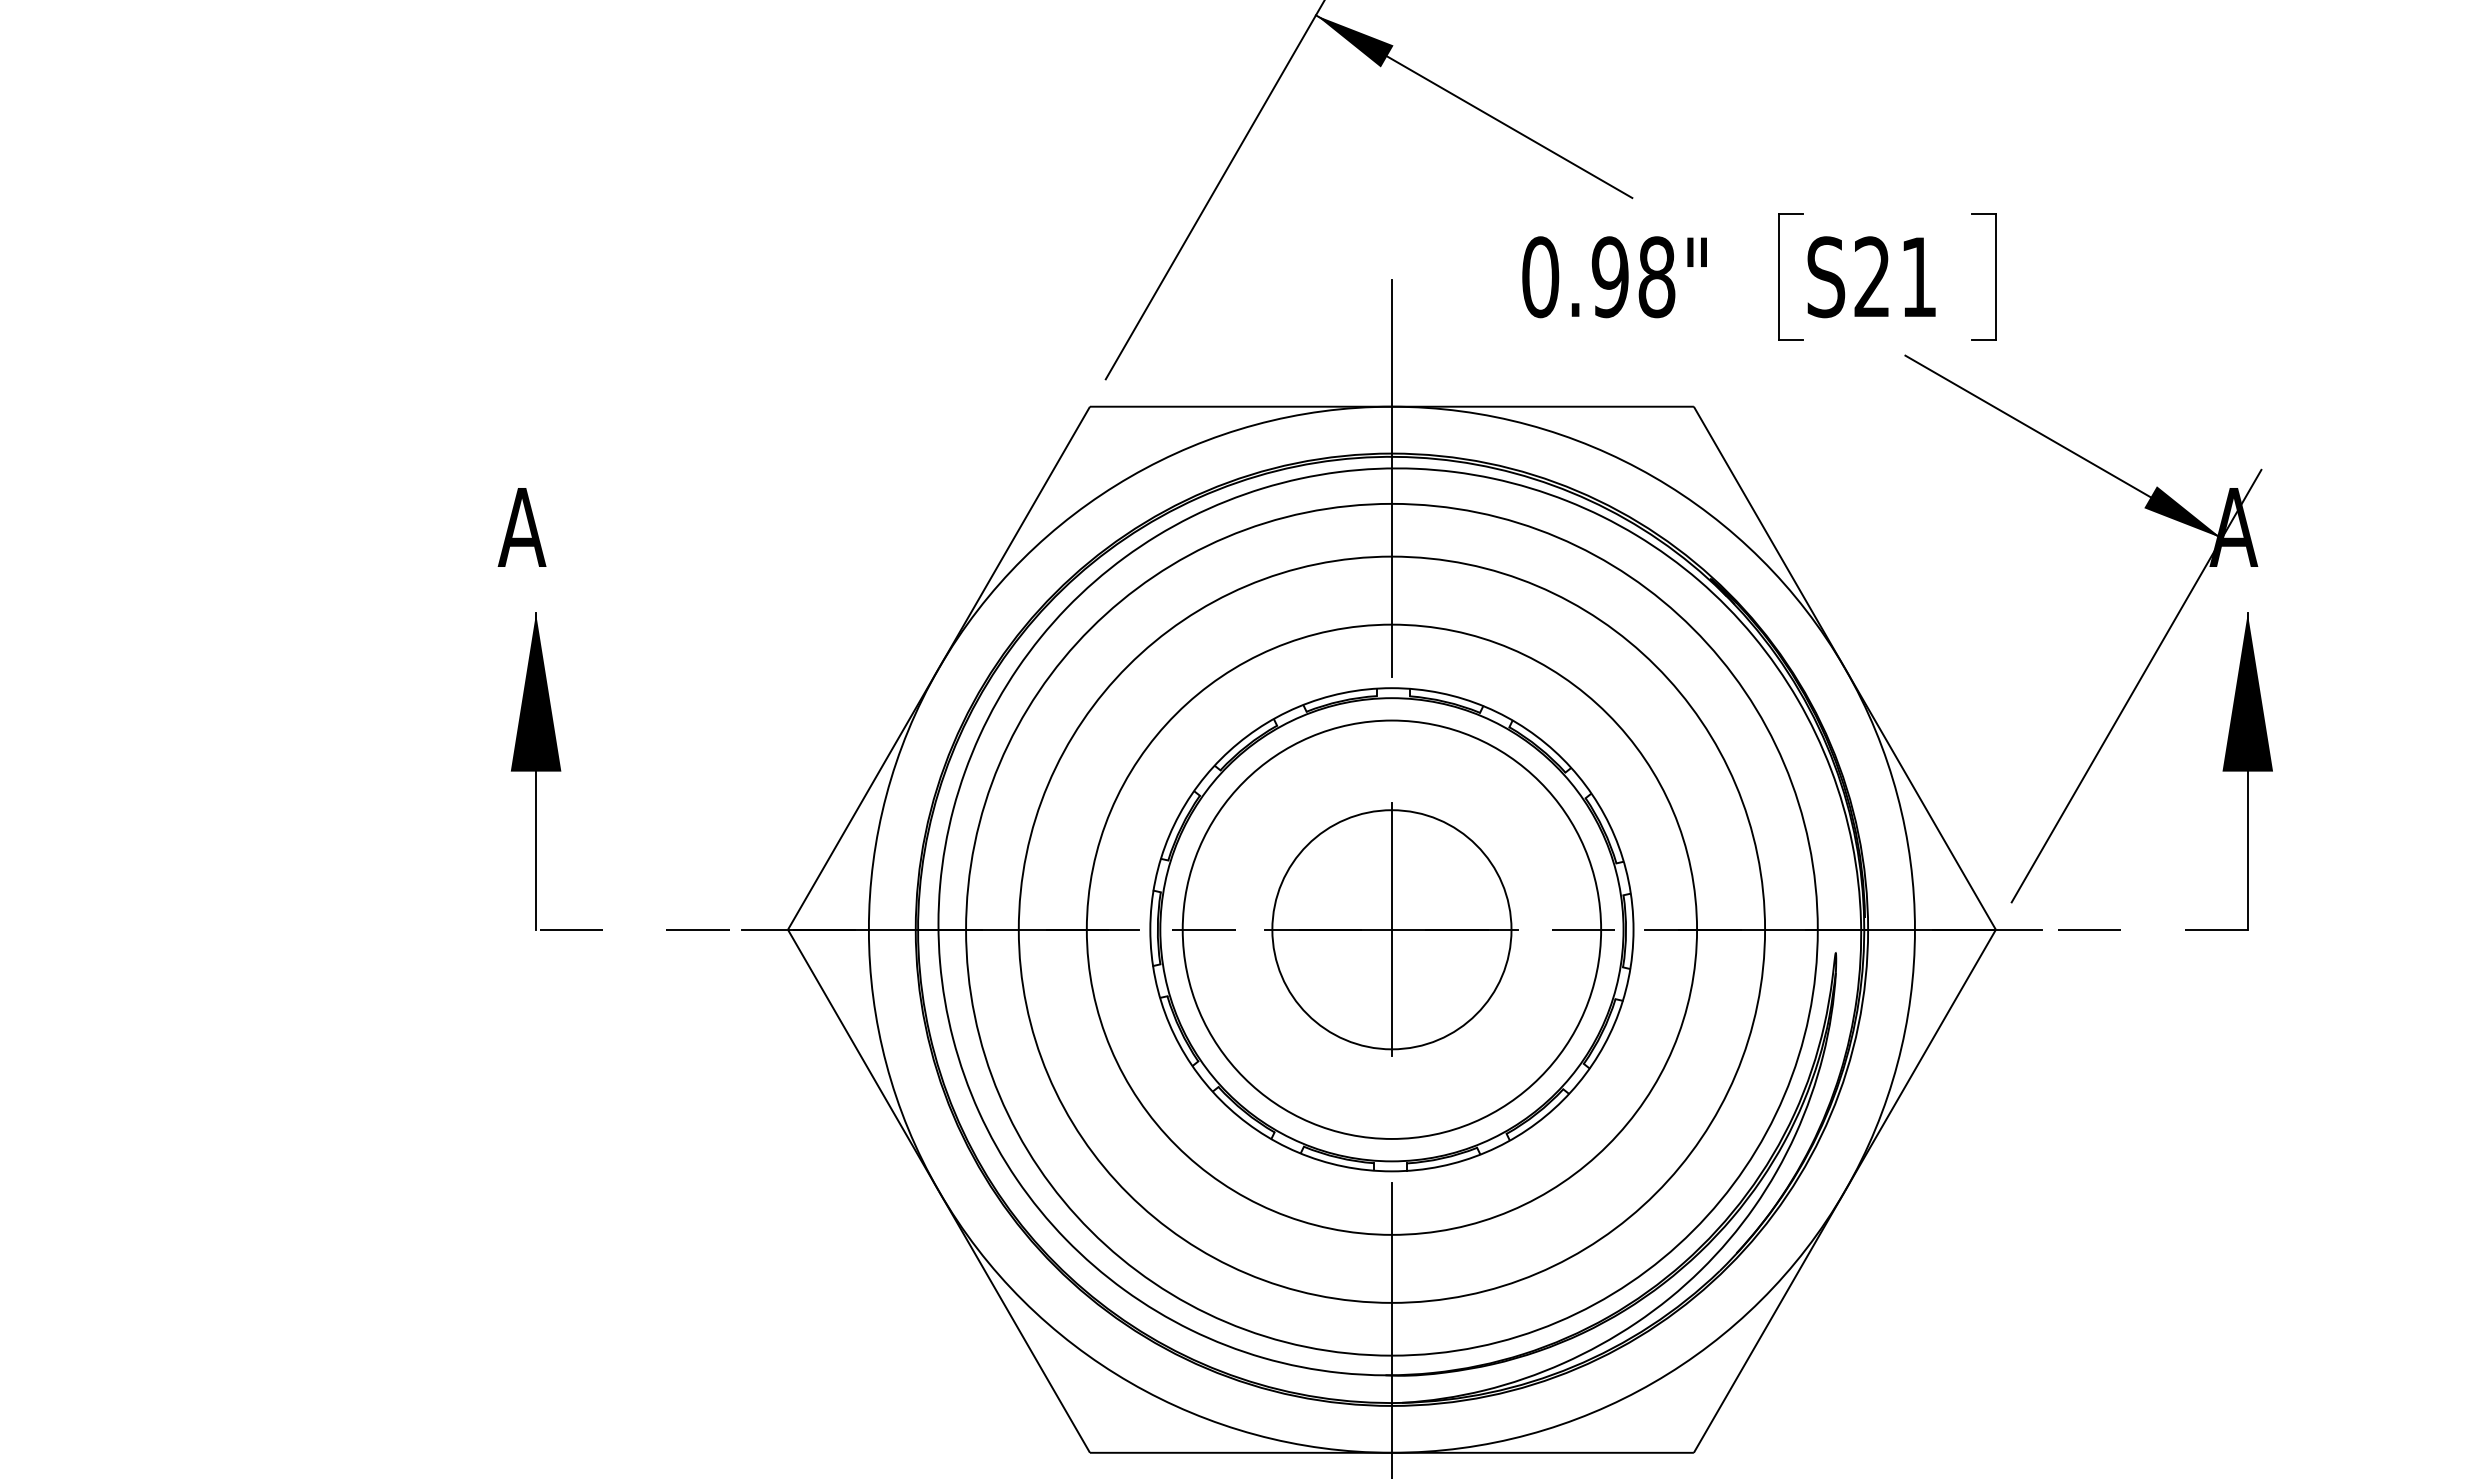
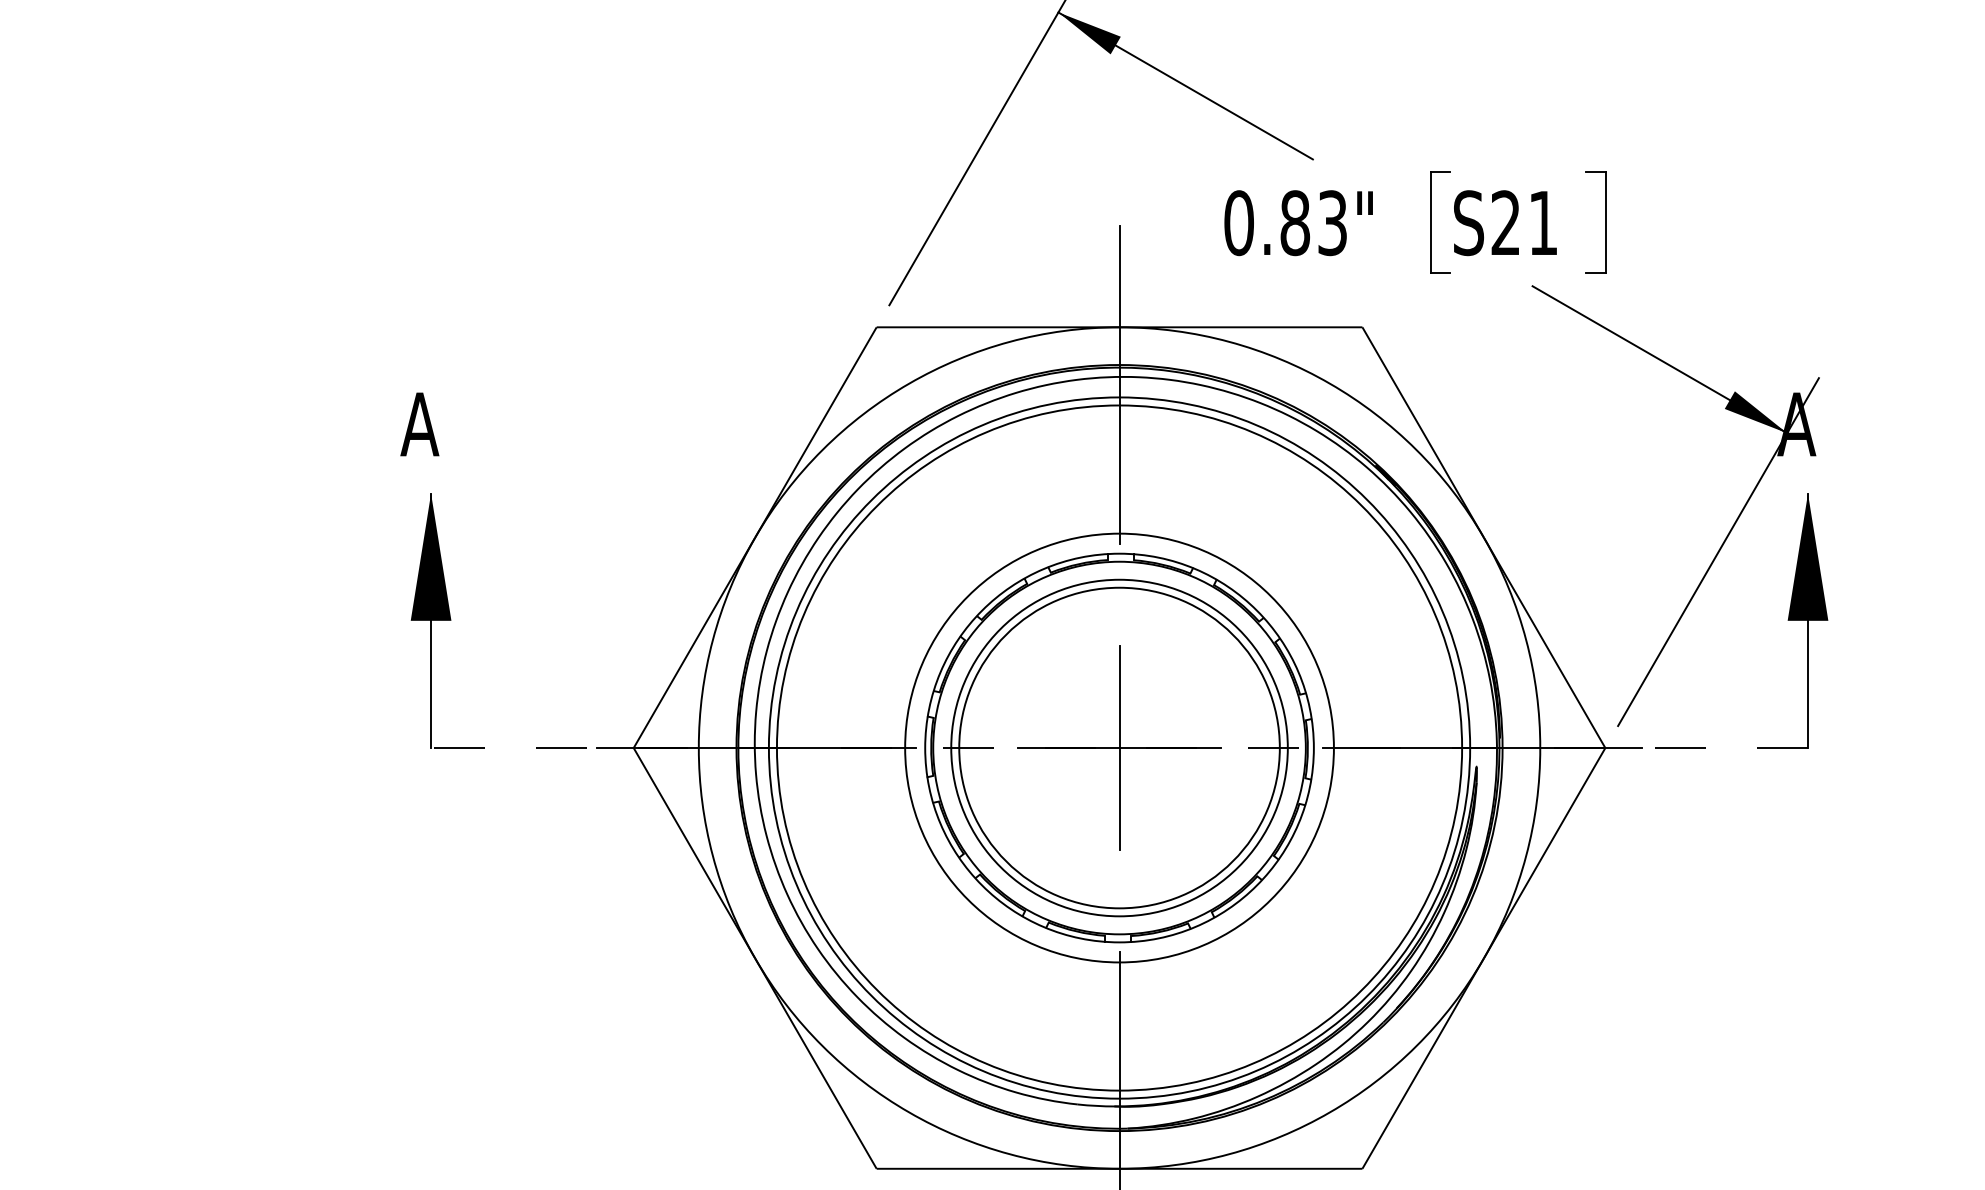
text: (1633, 277) -> (1313, 223), 0.98" -> 0.83"
circle: (1391, 929) -> (1119, 747), size x0.71
circle: (1391, 929) -> (1119, 747), size x1.43
circle: (1391, 929) -> (1119, 747), size x1.67

